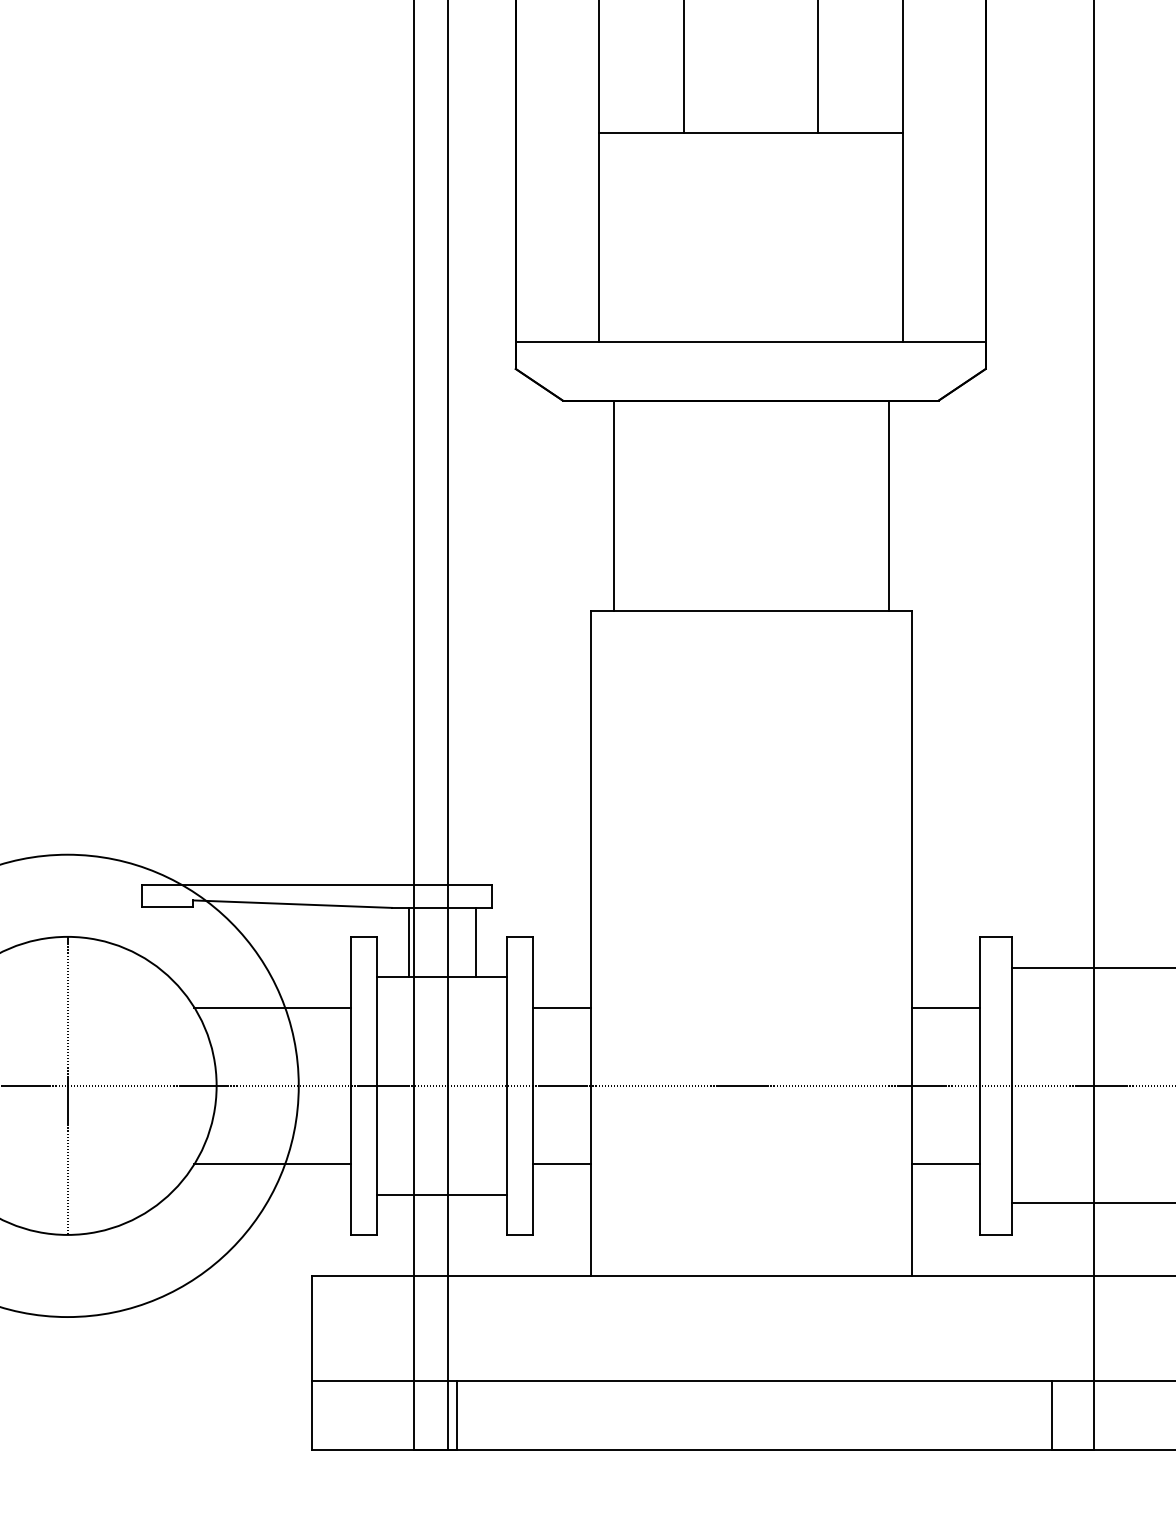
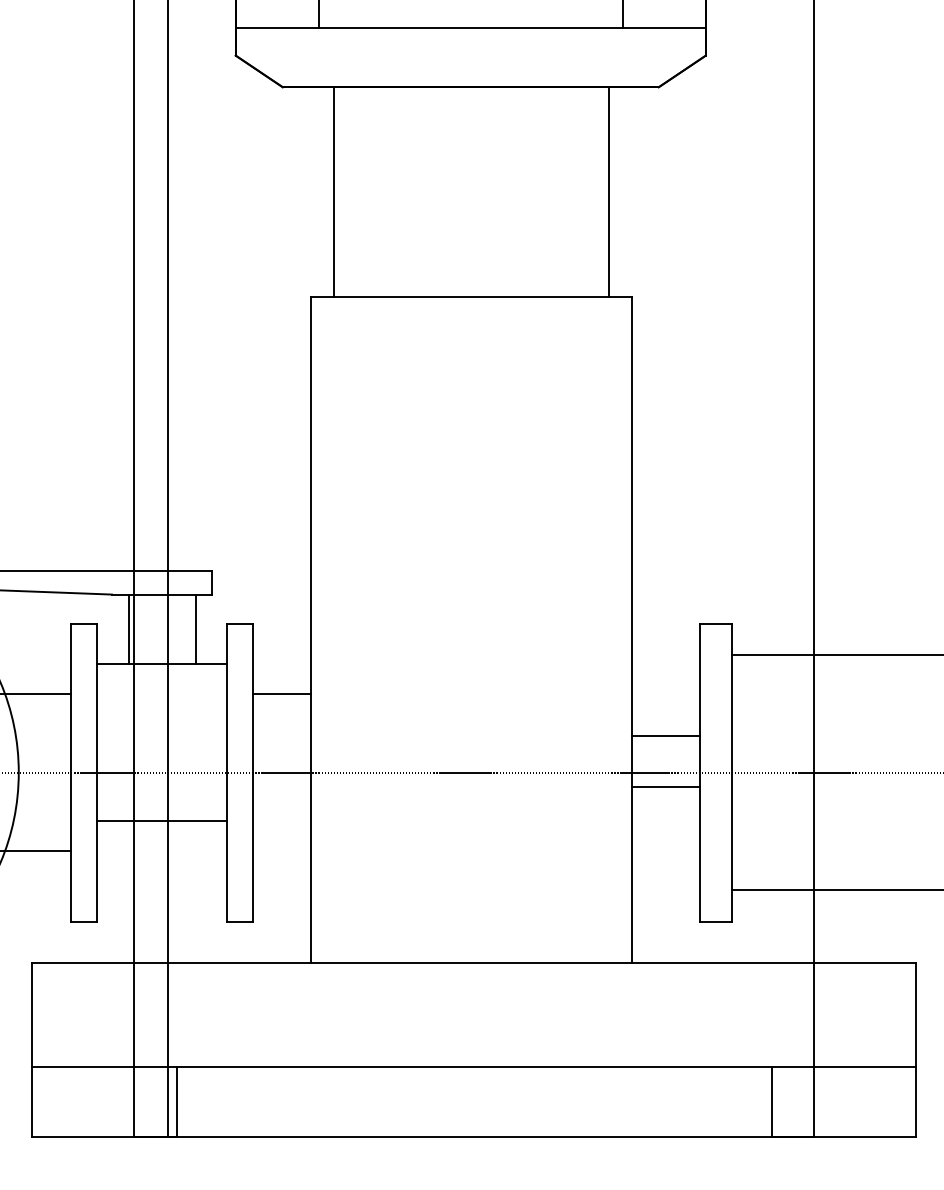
line: (945, 1007) -> (665, 736), moved
line: (562, 1164) -> (282, 851), removed
line: (945, 1164) -> (665, 787), moved
line: (442, 1194) -> (162, 821), moved

